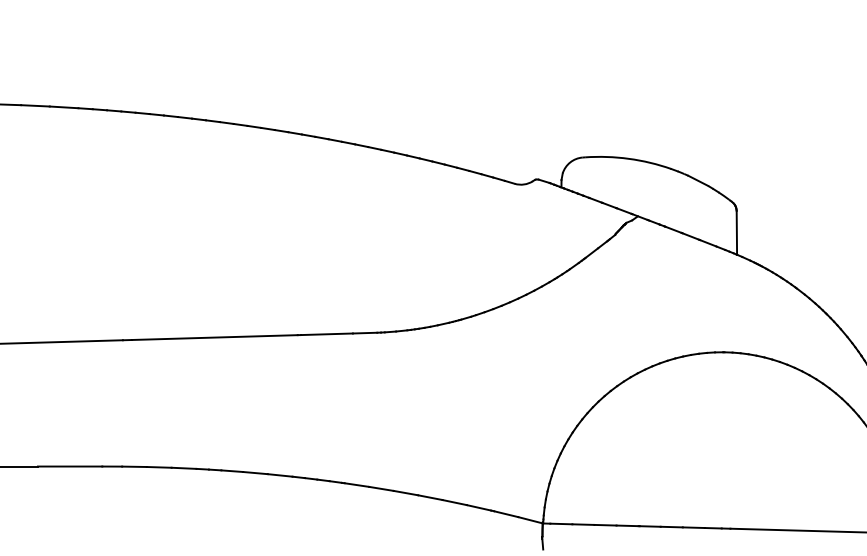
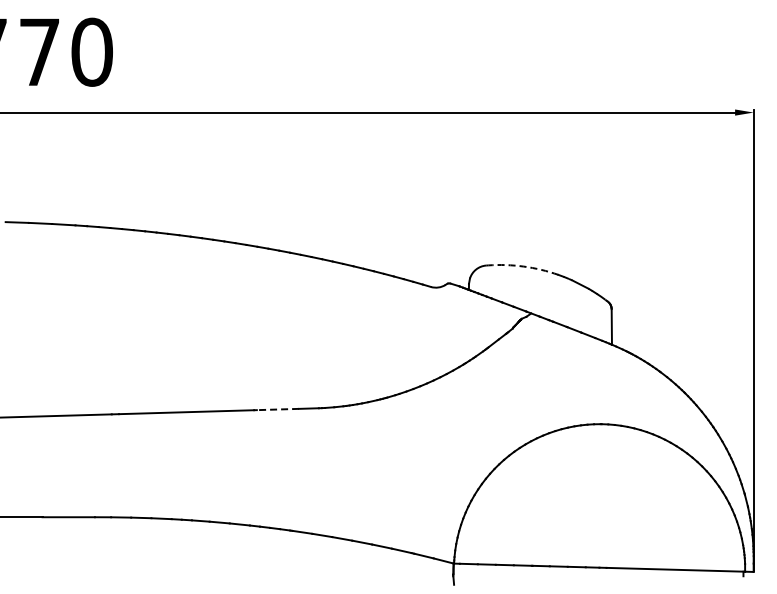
arc: (628, 158) -> (523, 266), solid -> dashed
line: (326, 334) -> (277, 409), solid -> dashed

